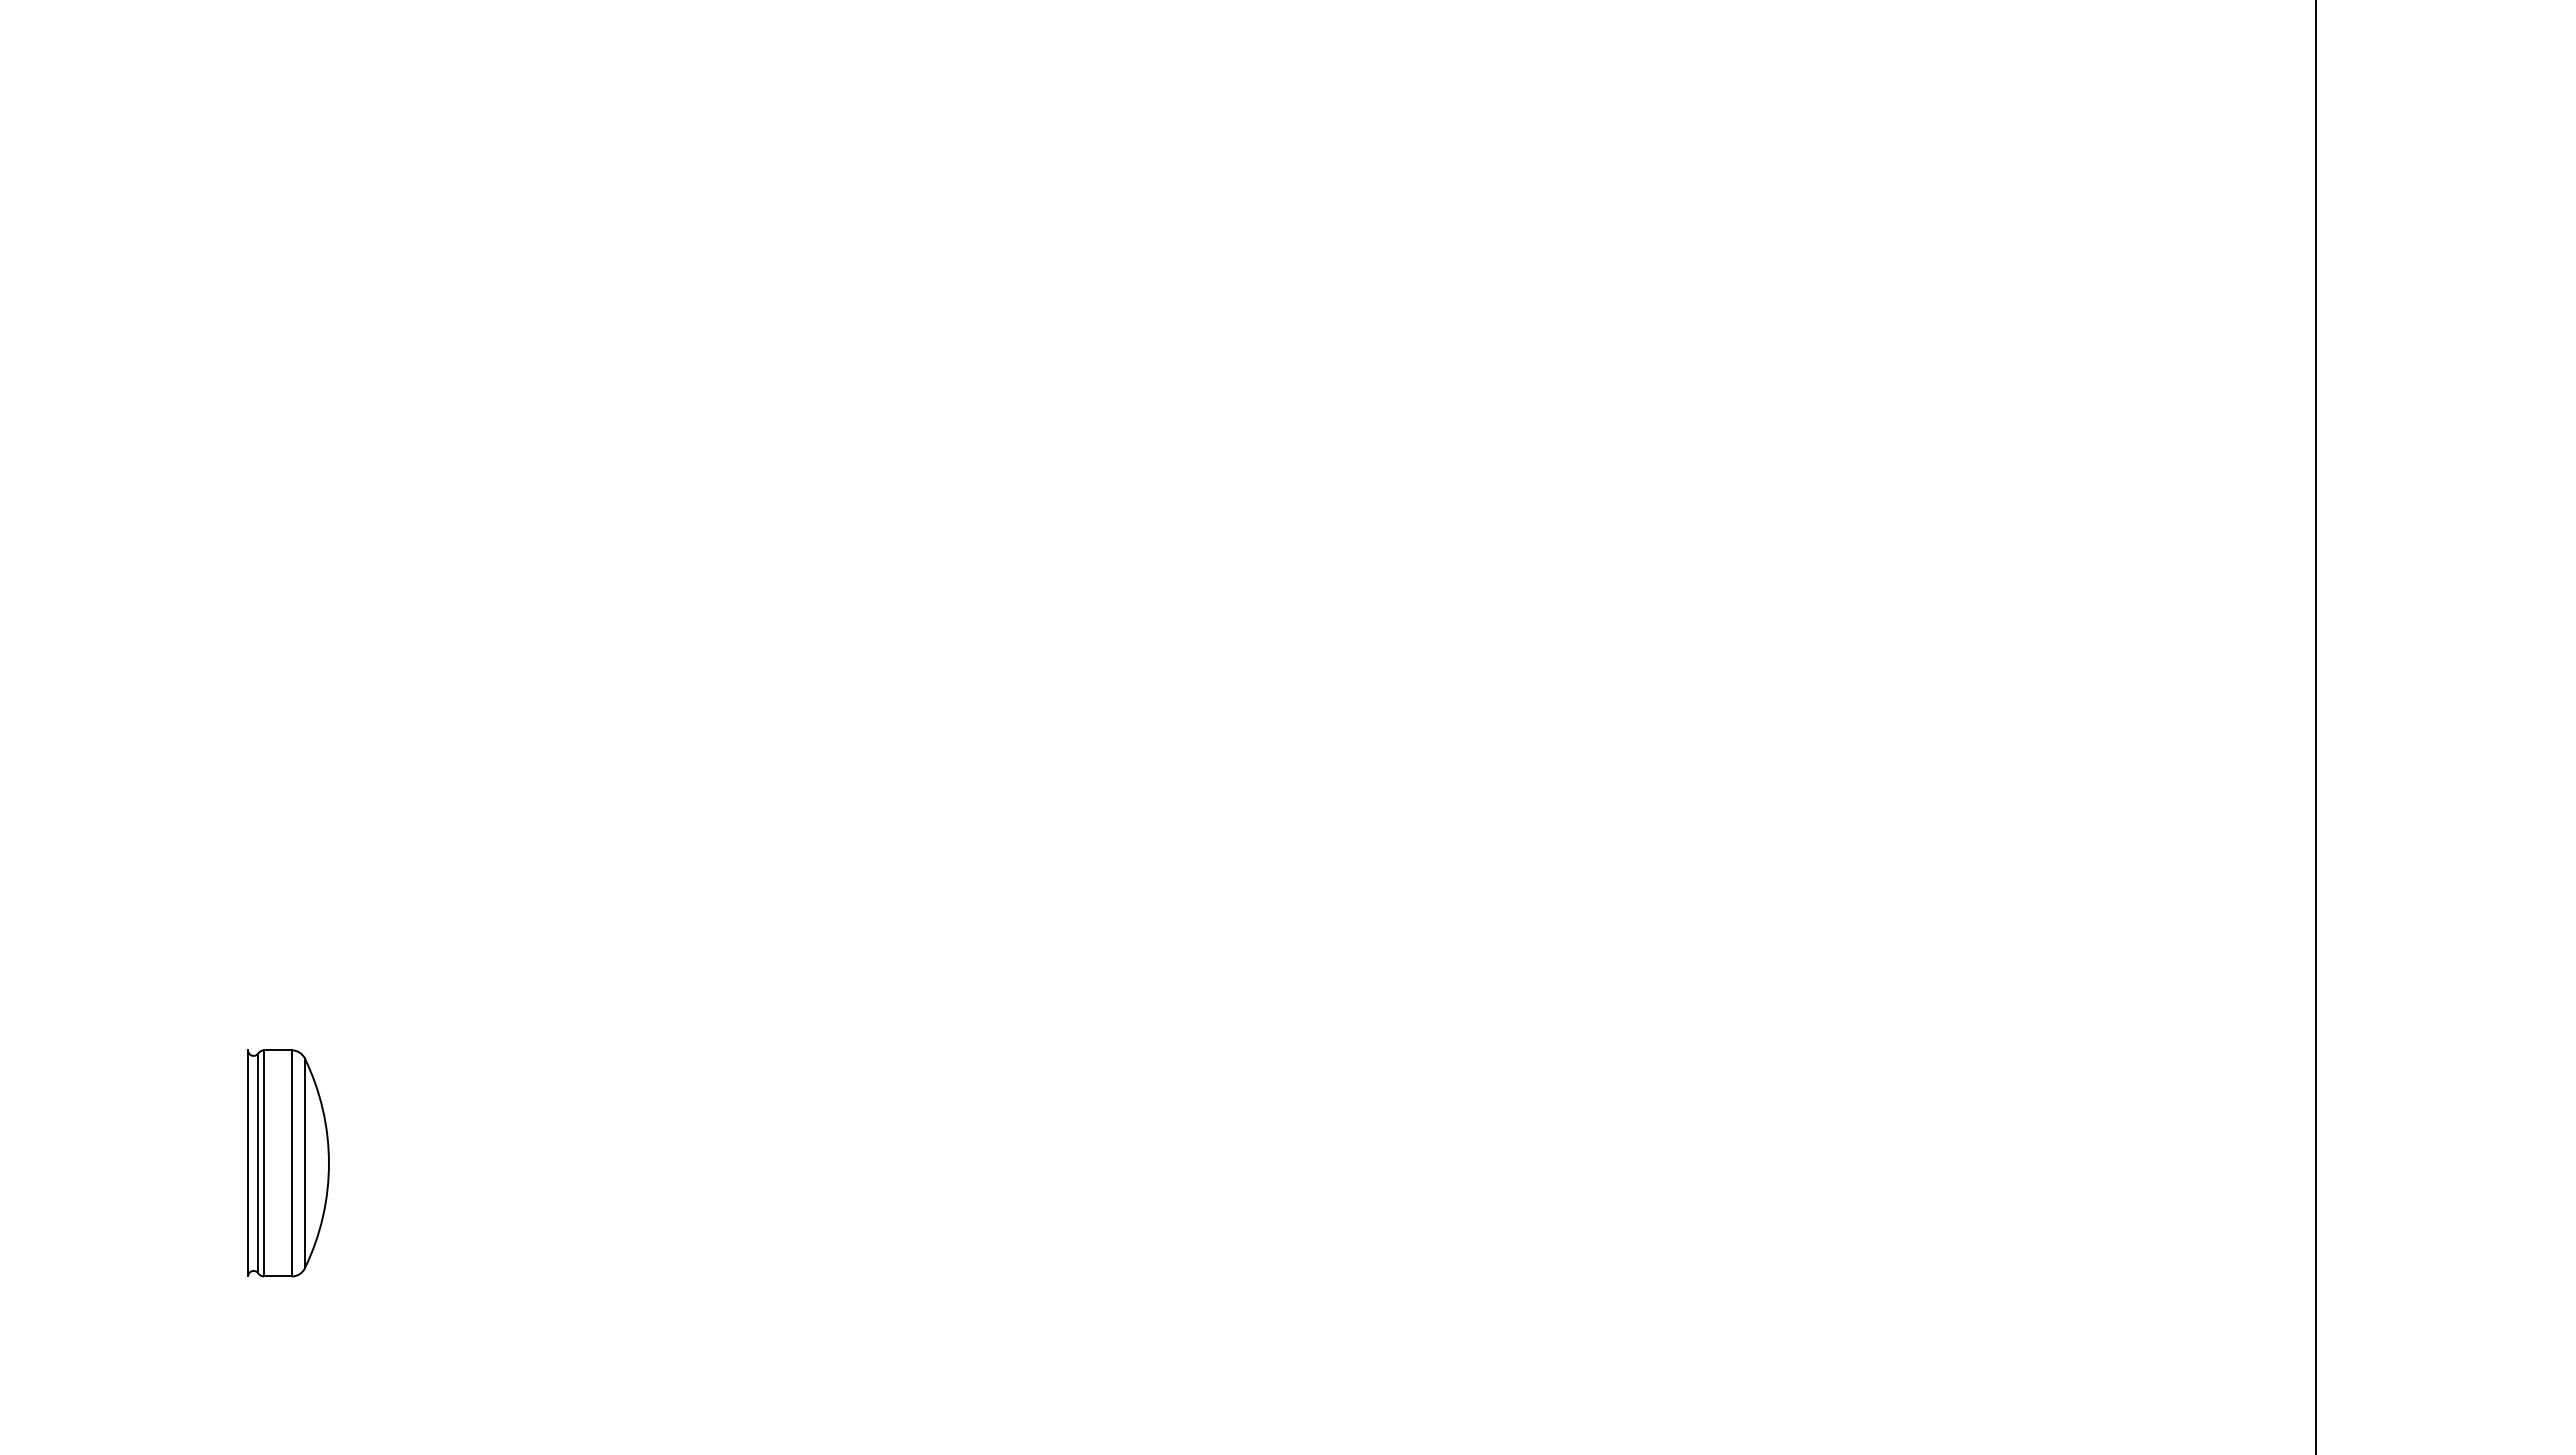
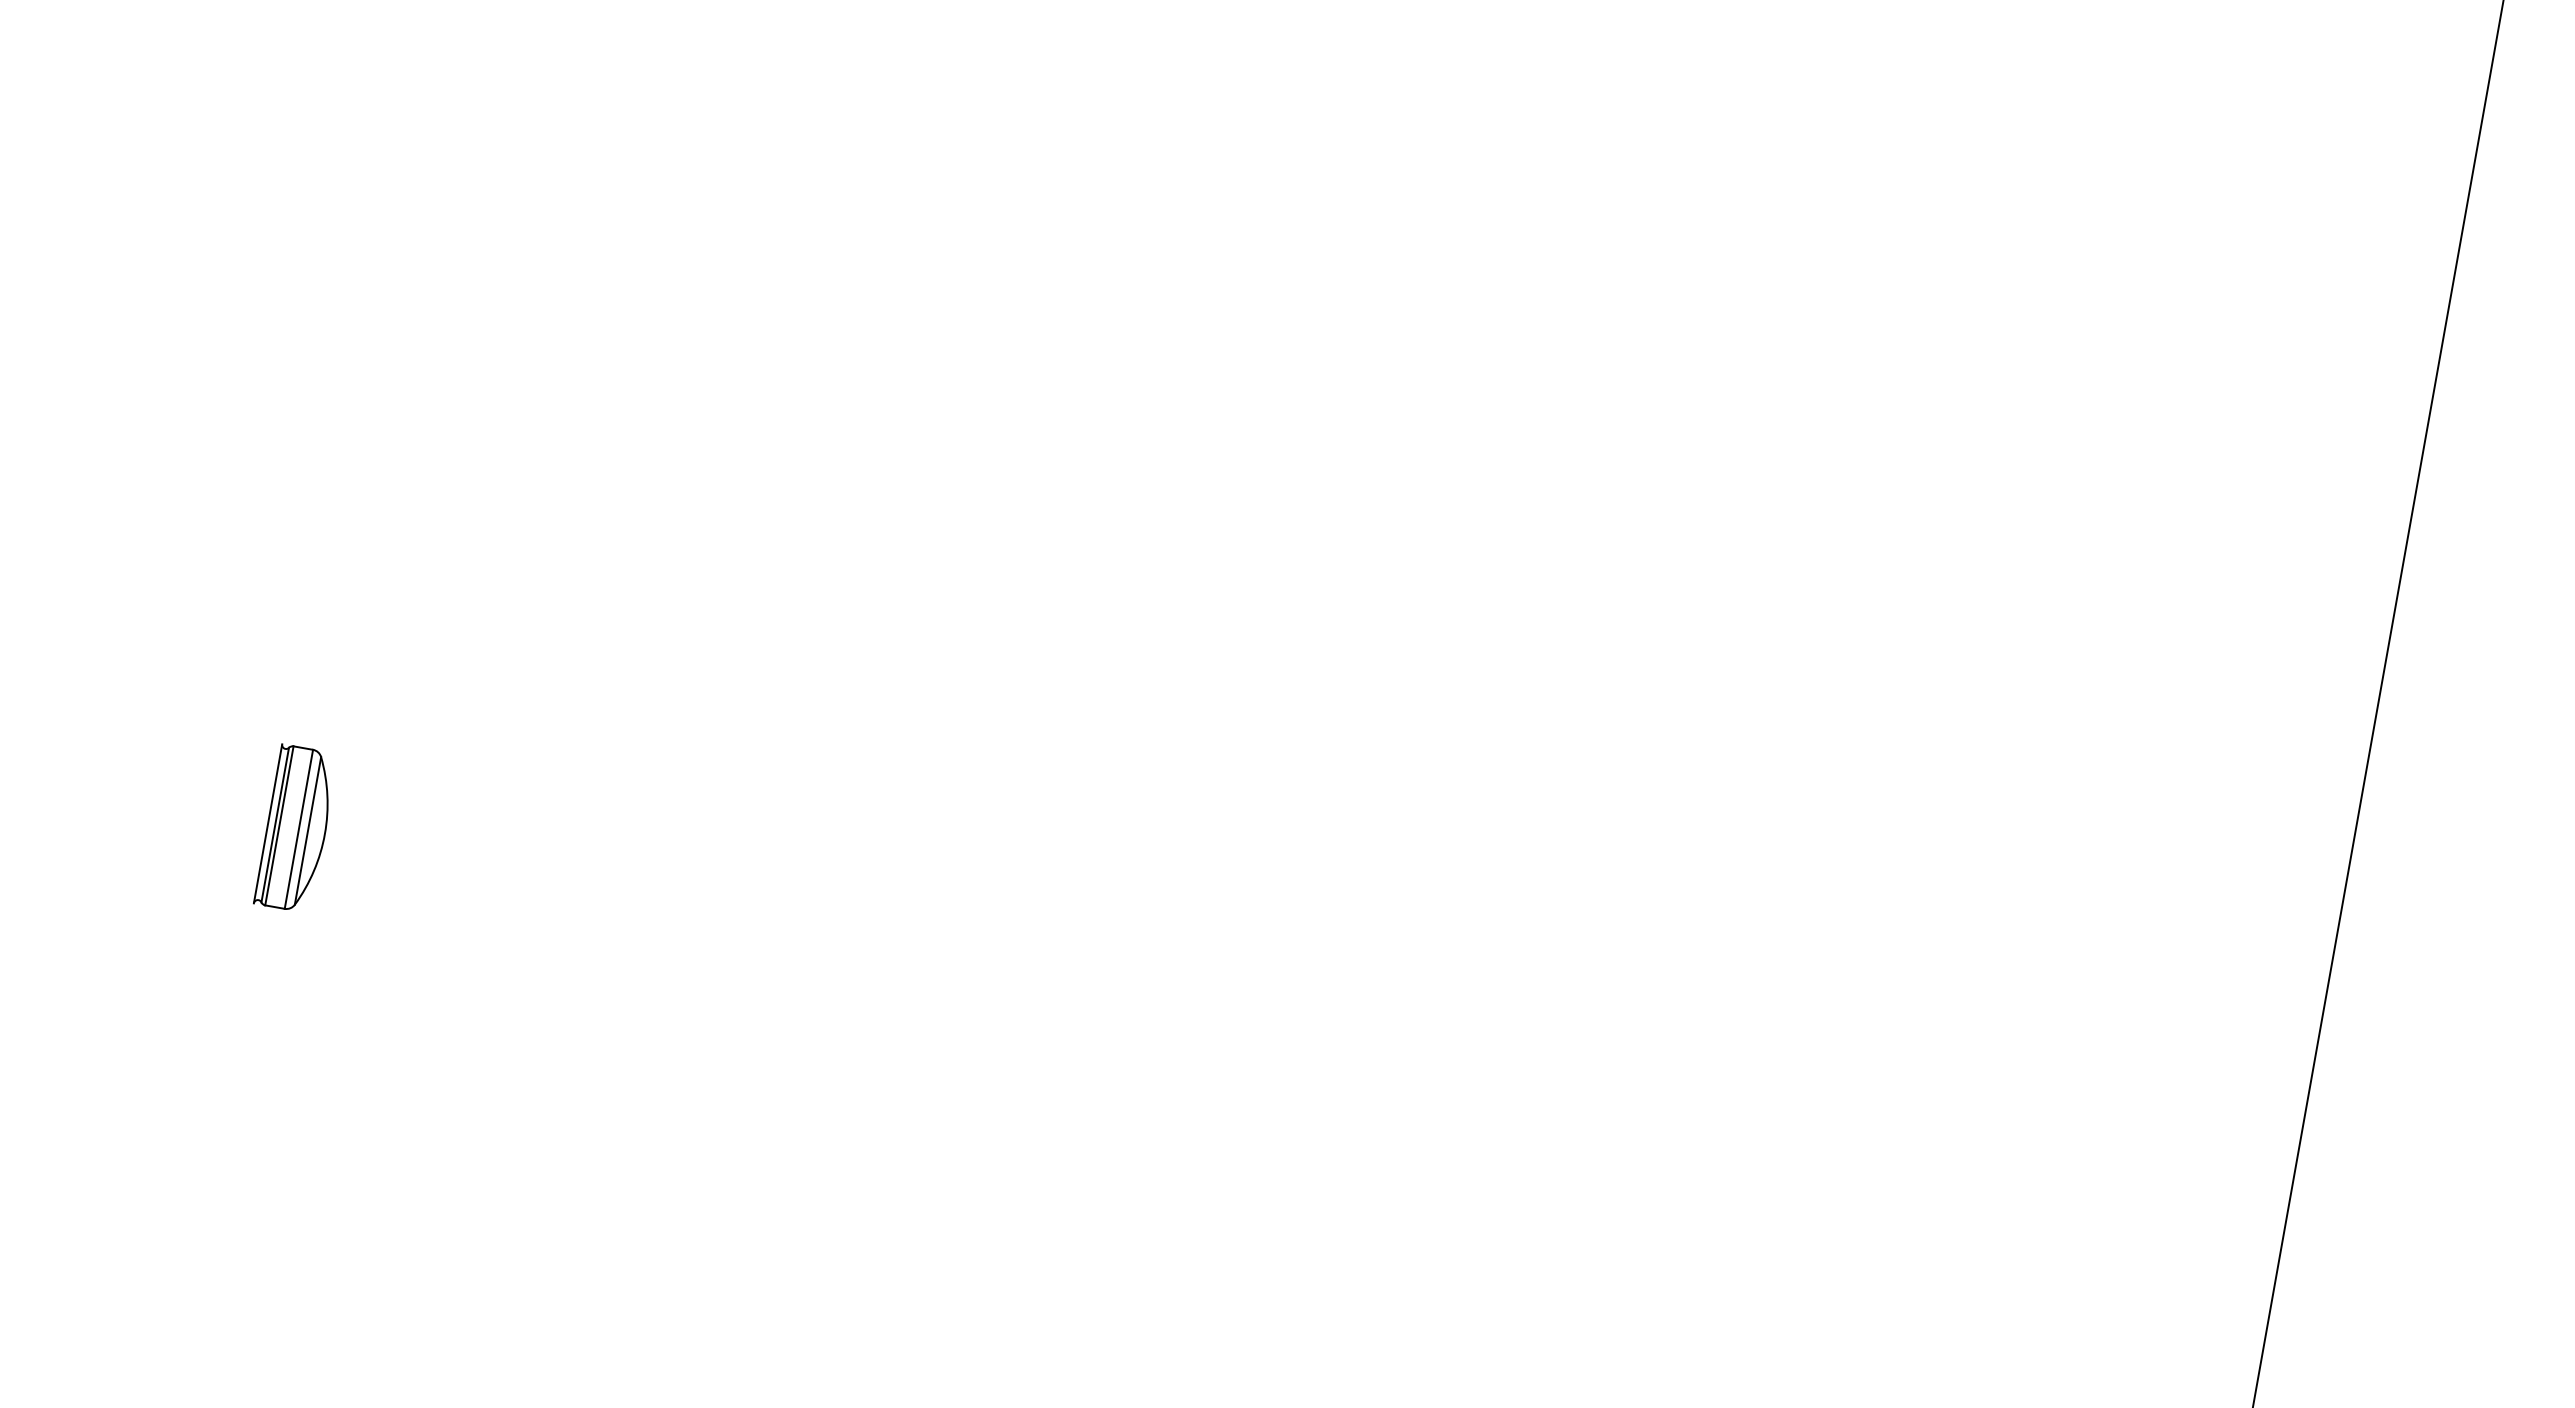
part: (288, 1162) -> (296, 828), size x0.71

